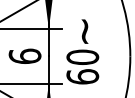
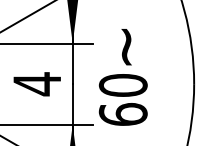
text: (24, 56) -> (36, 84), 6 -> 4

